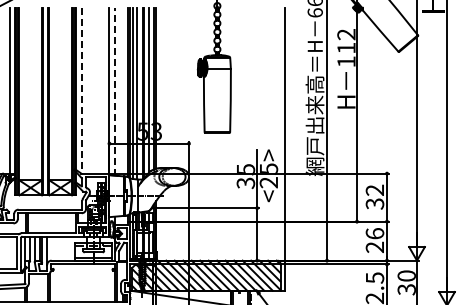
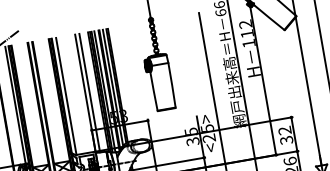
line: (82, 91) -> (66, 96), dashed -> solid
line: (115, 91) -> (89, 92), dashed -> solid

